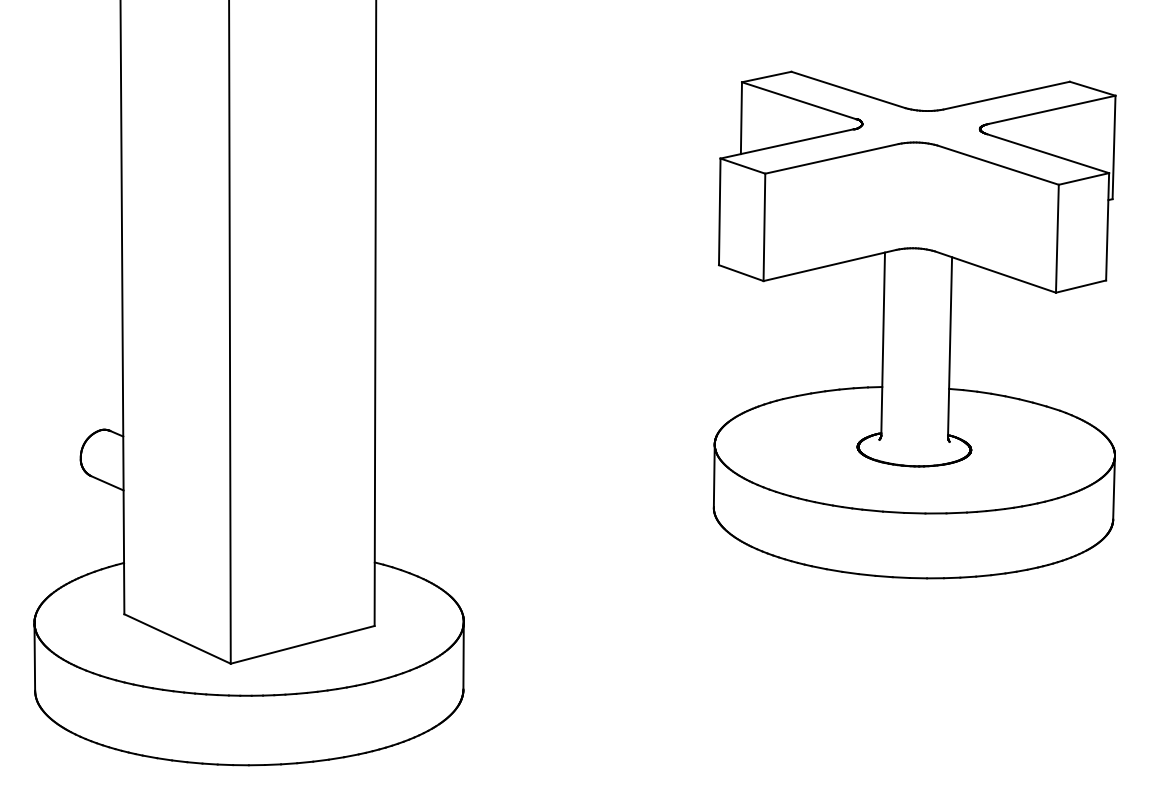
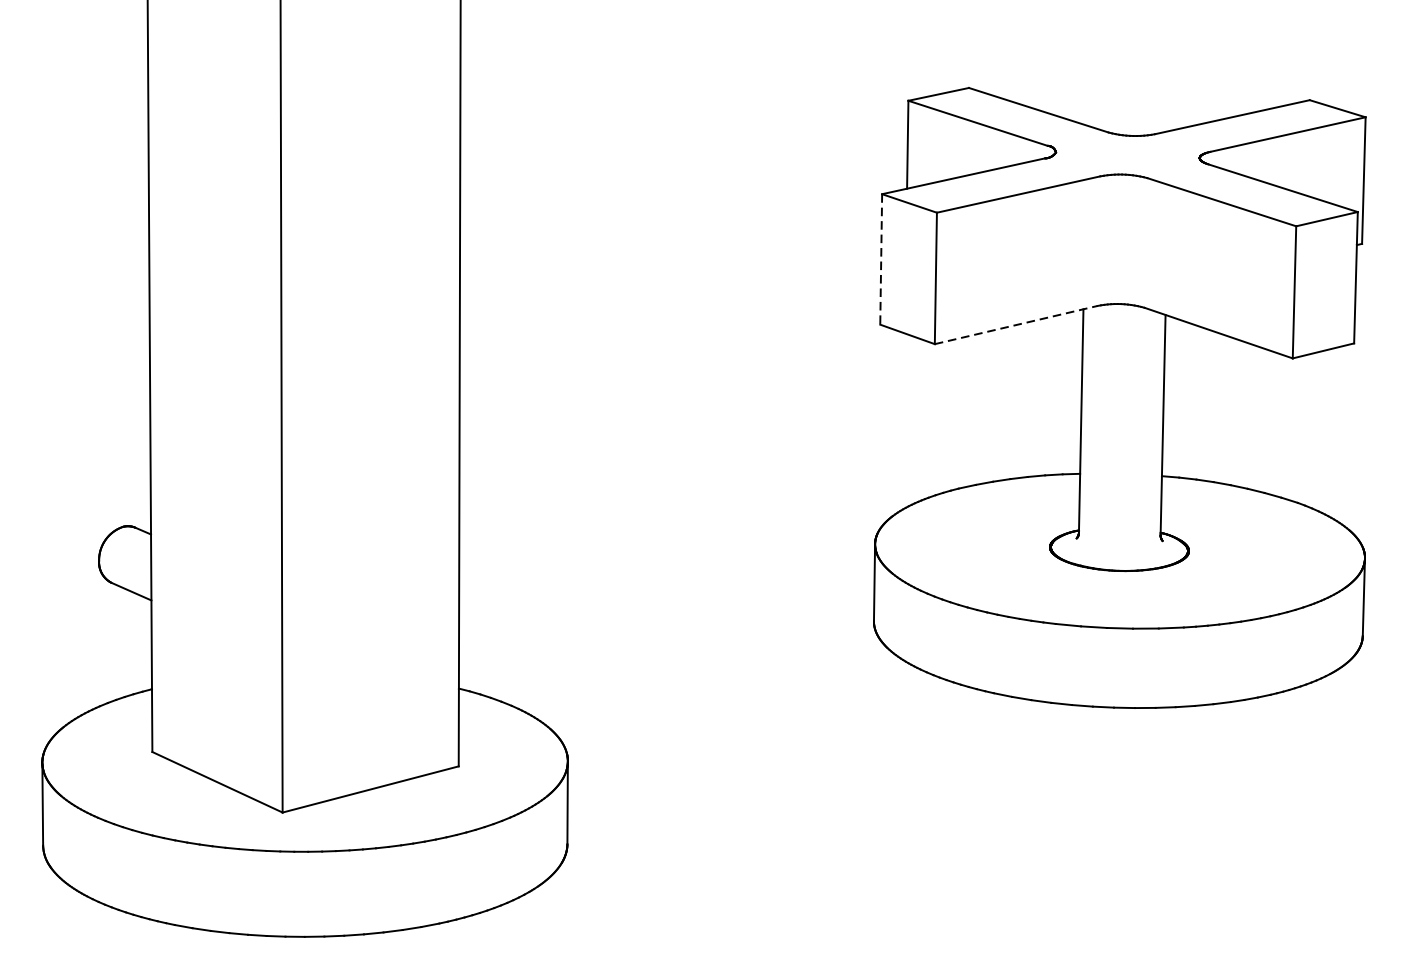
line: (719, 212) -> (880, 260), solid -> dashed
line: (830, 265) -> (1016, 325), solid -> dashed

